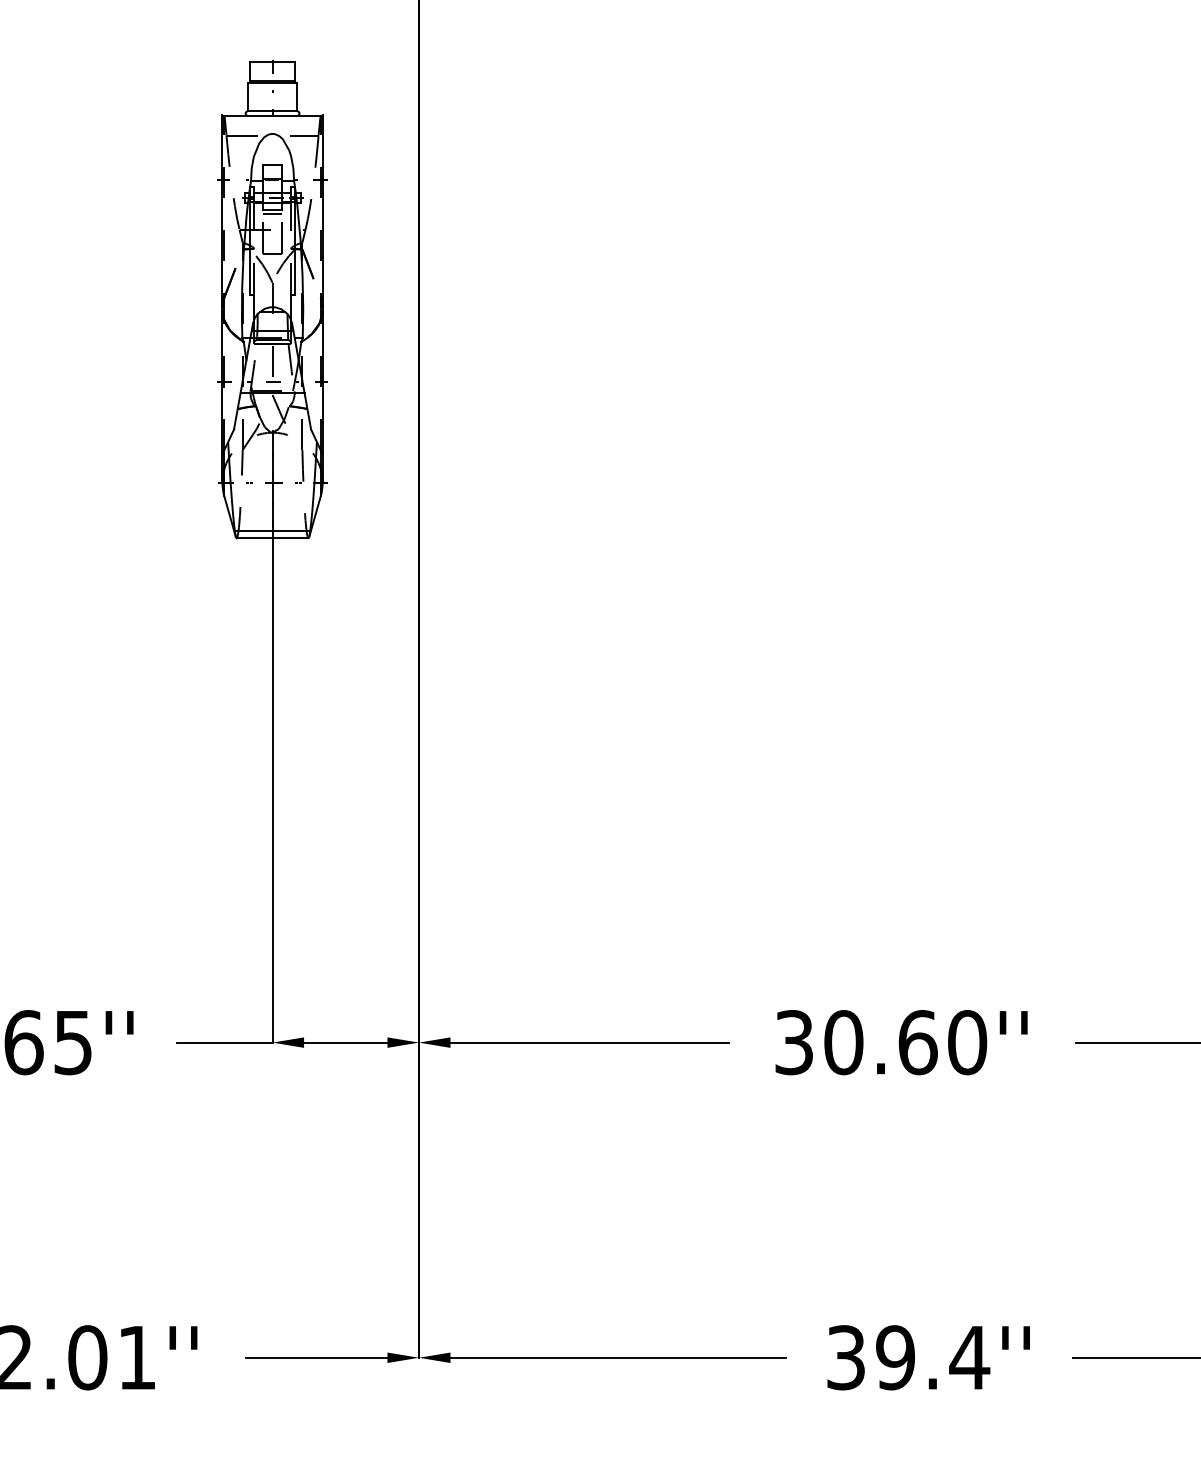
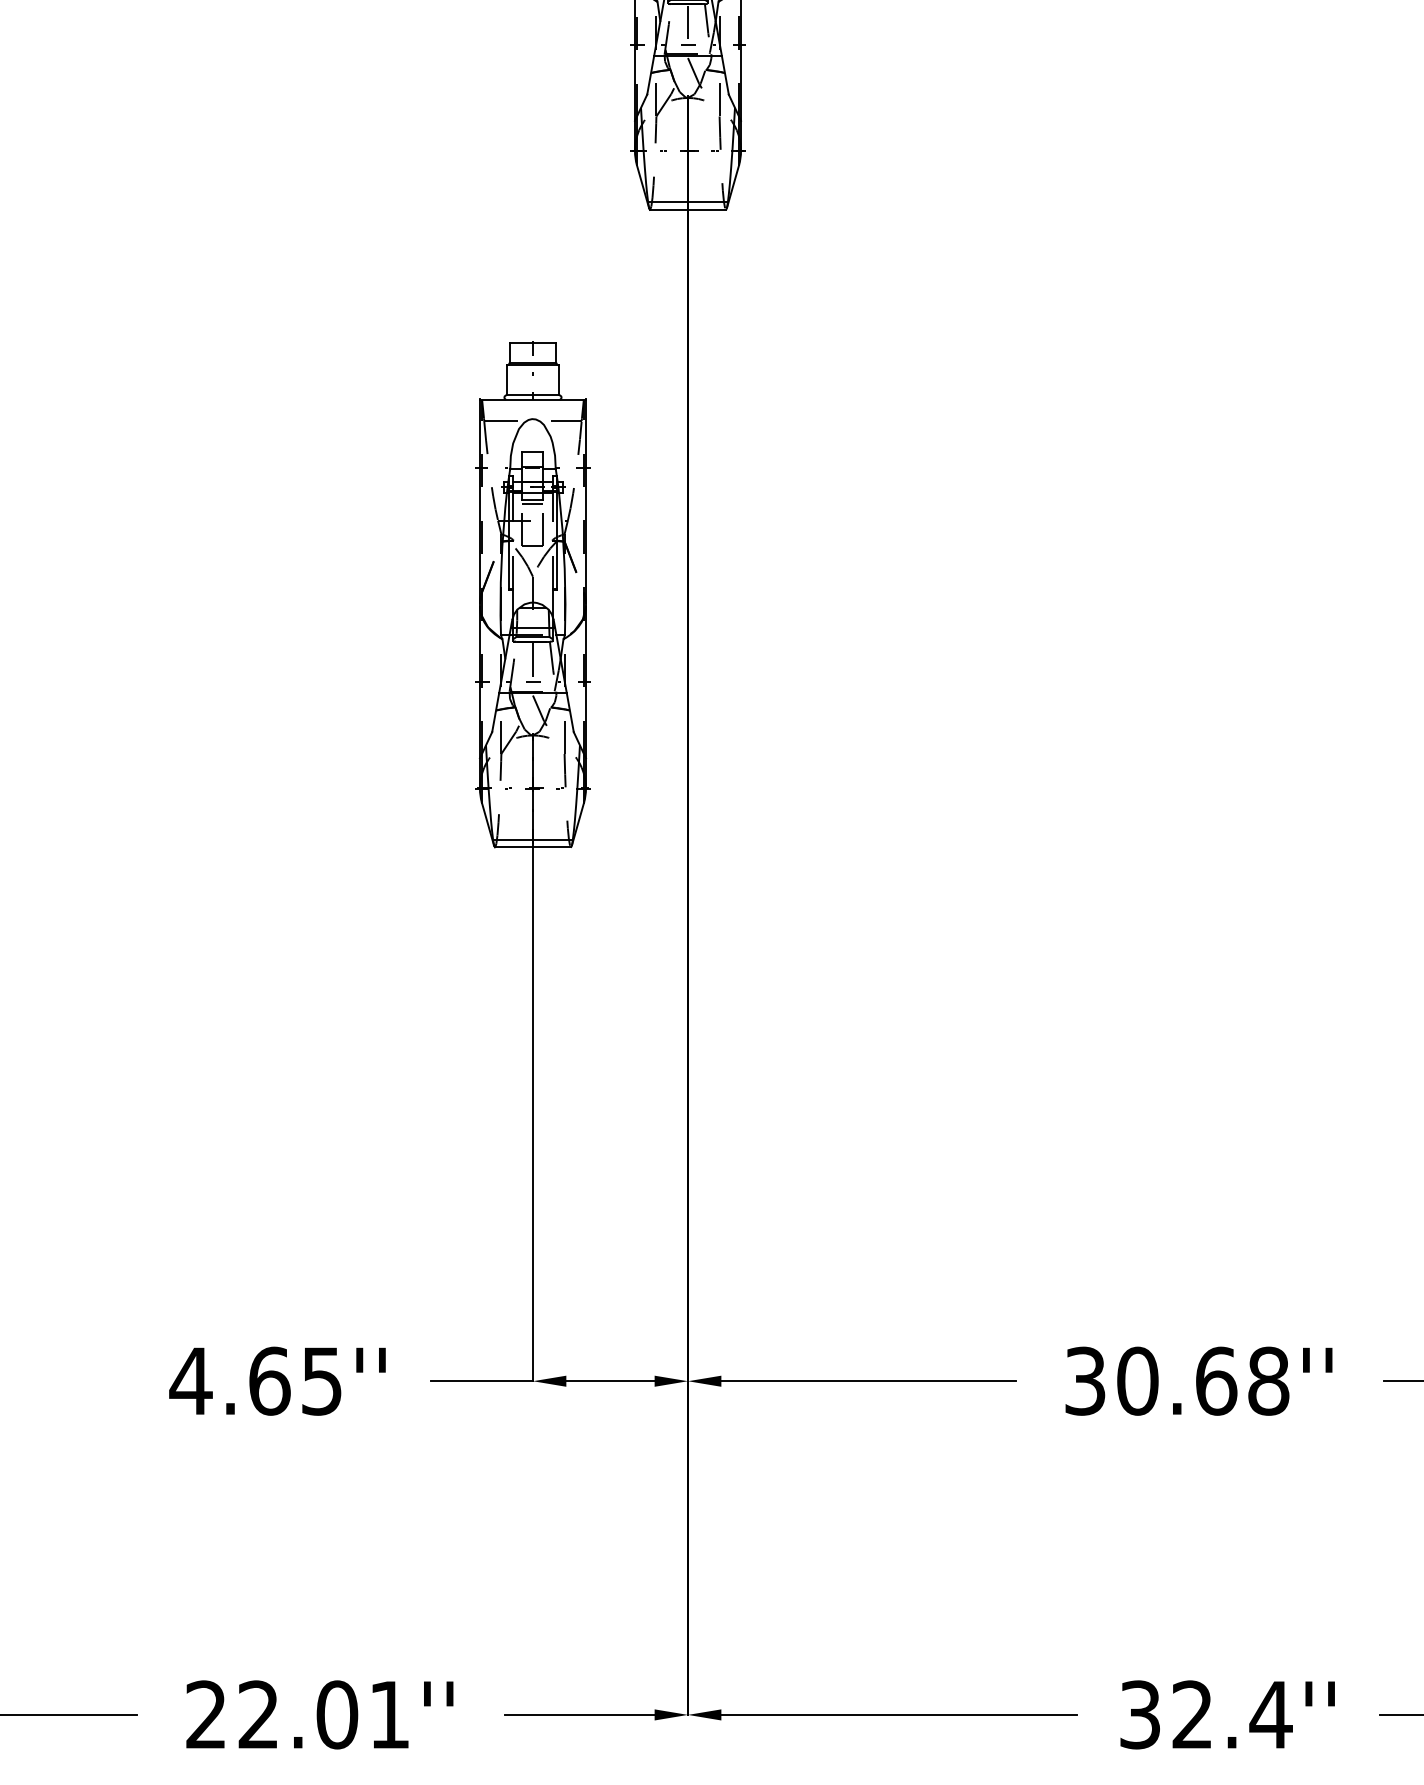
text: (967, 1042) -> (1268, 1381), 30.60'' -> 30.68''
text: (895, 1357) -> (1192, 1714), 39.4'' -> 32.4''

